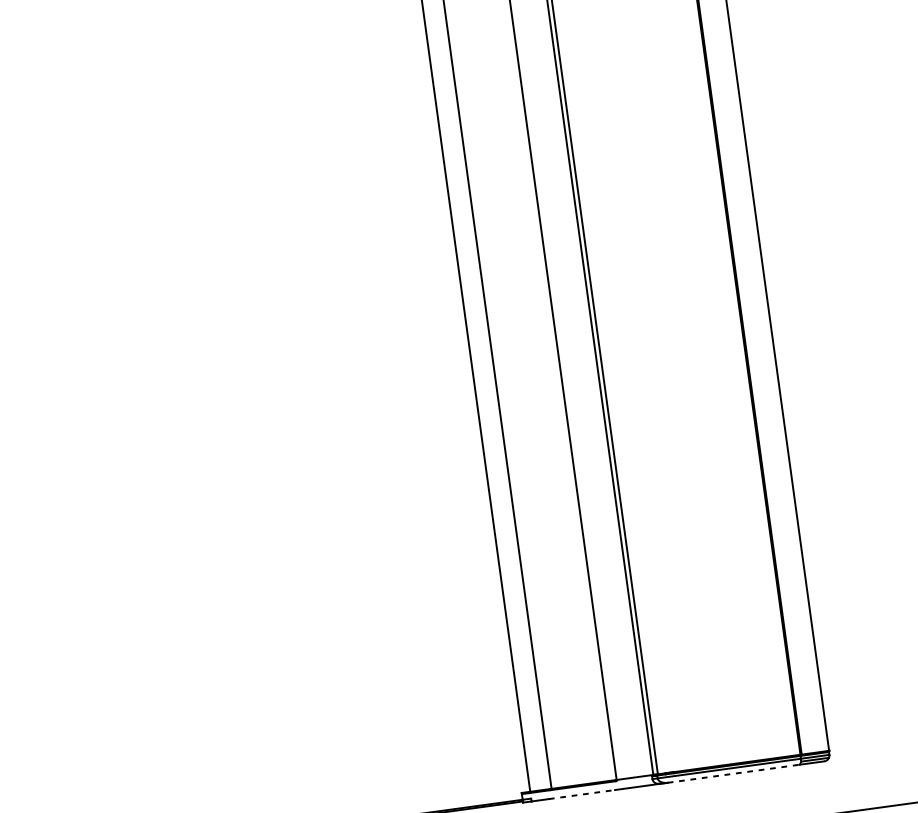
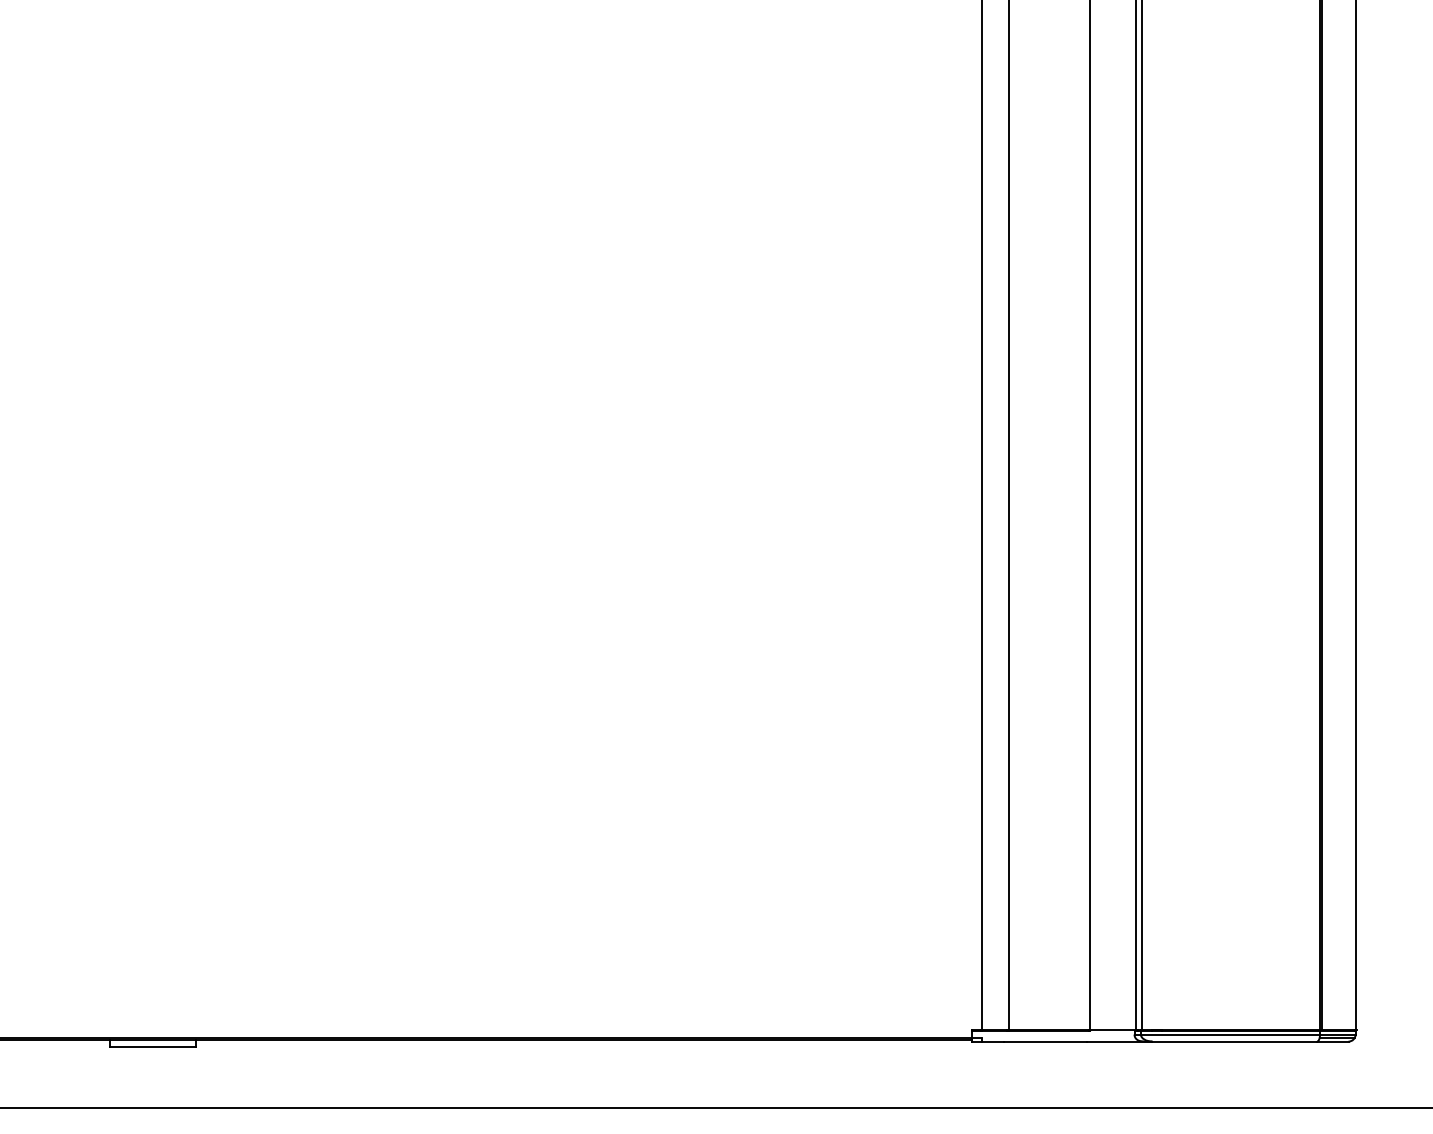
line: (734, 773) -> (1235, 1041), dashed -> solid
line: (582, 794) -> (1045, 1041), dashed -> solid

